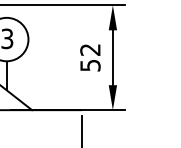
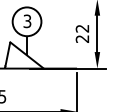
text: (90, 64) -> (82, 38), 52 -> 22

